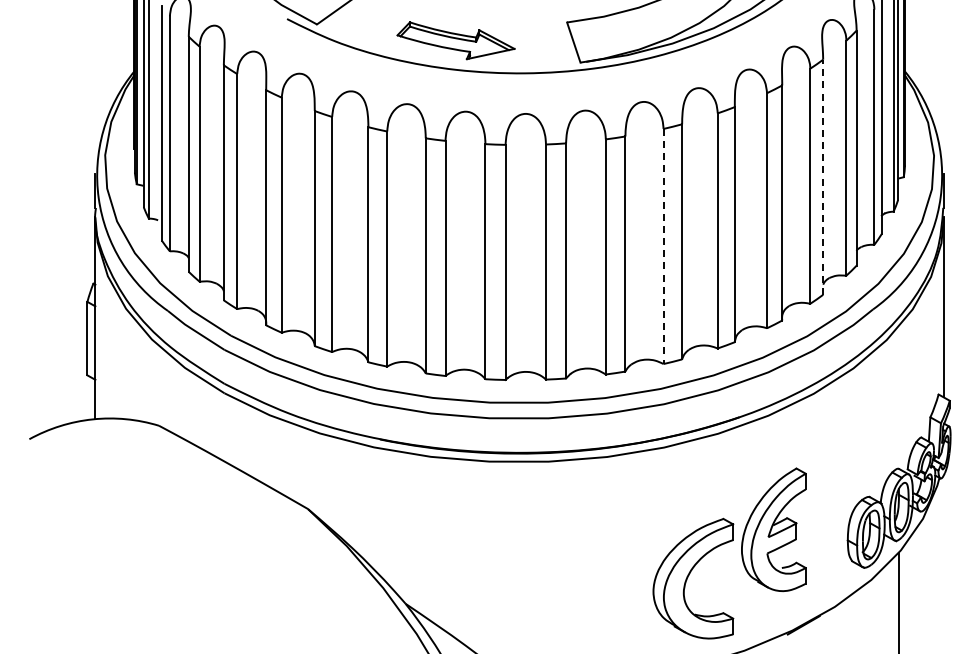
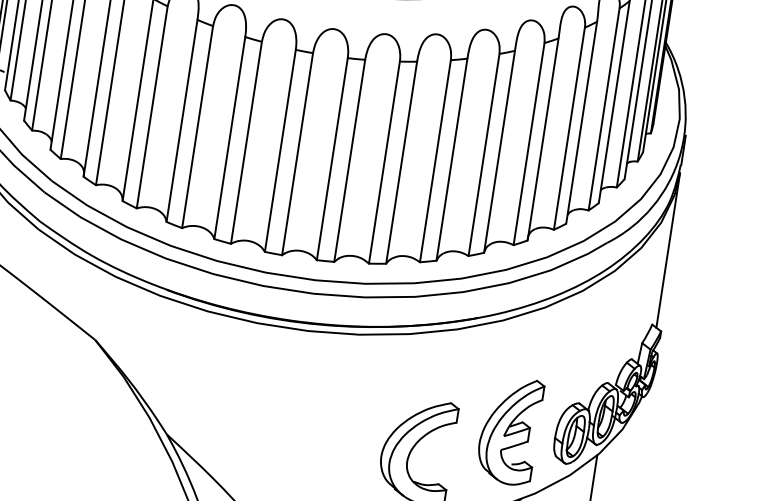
line: (823, 177) -> (581, 122), dashed -> solid
line: (663, 246) -> (435, 161), dashed -> solid
part: (773, 529) -> (509, 430), moved

